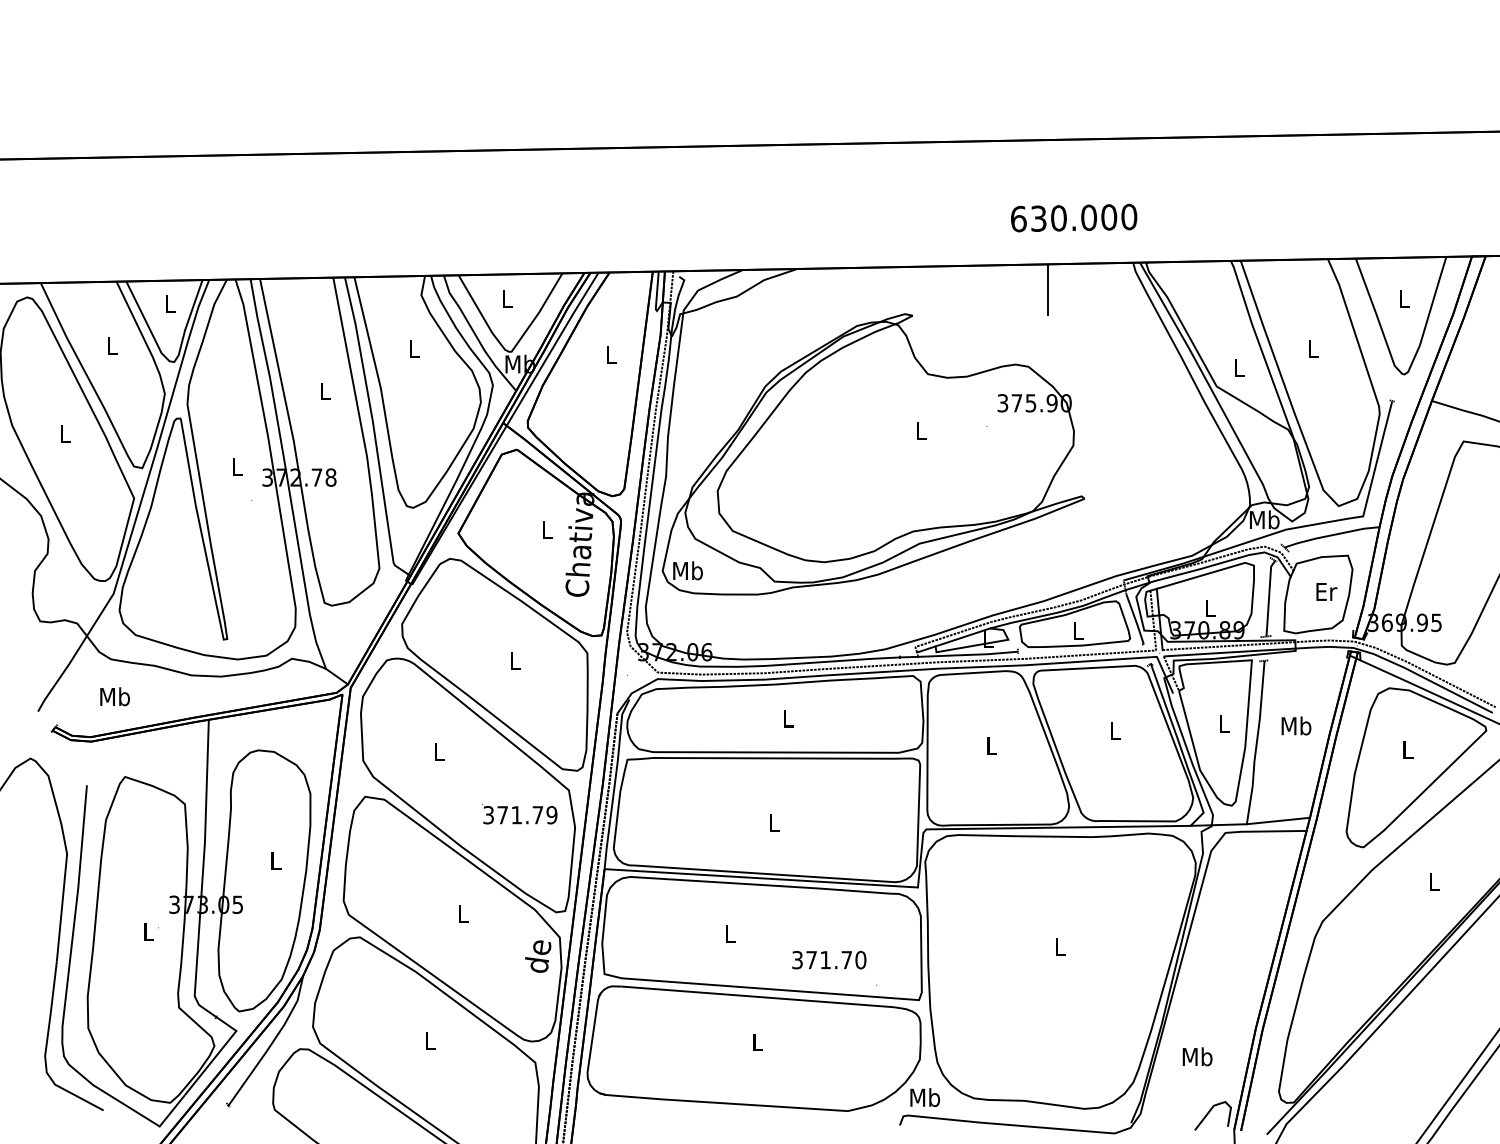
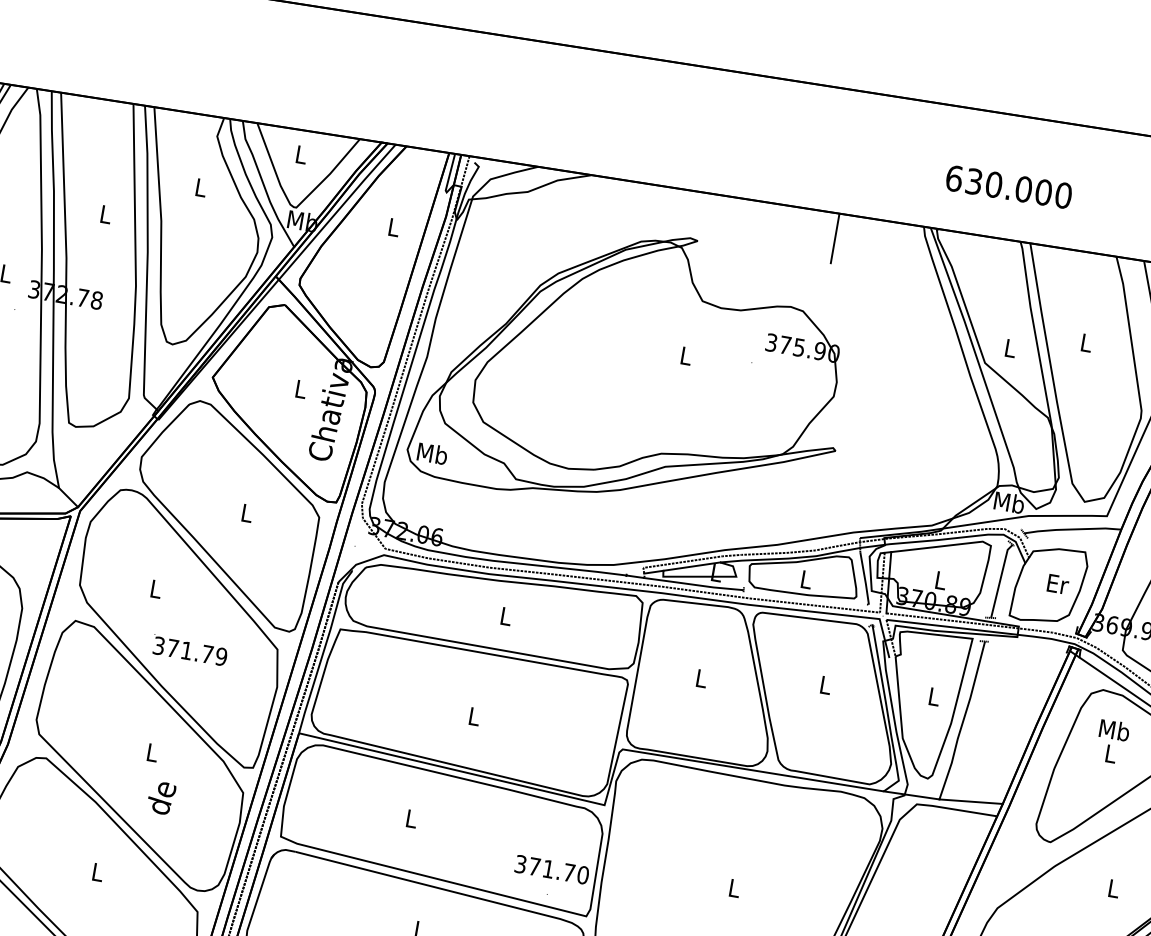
text: (1074, 217) -> (1009, 186), moved
text: (1296, 725) -> (1114, 729), moved
text: (519, 814) -> (189, 650), moved
text: (538, 956) -> (161, 797), moved
text: (829, 960) -> (552, 870), moved

